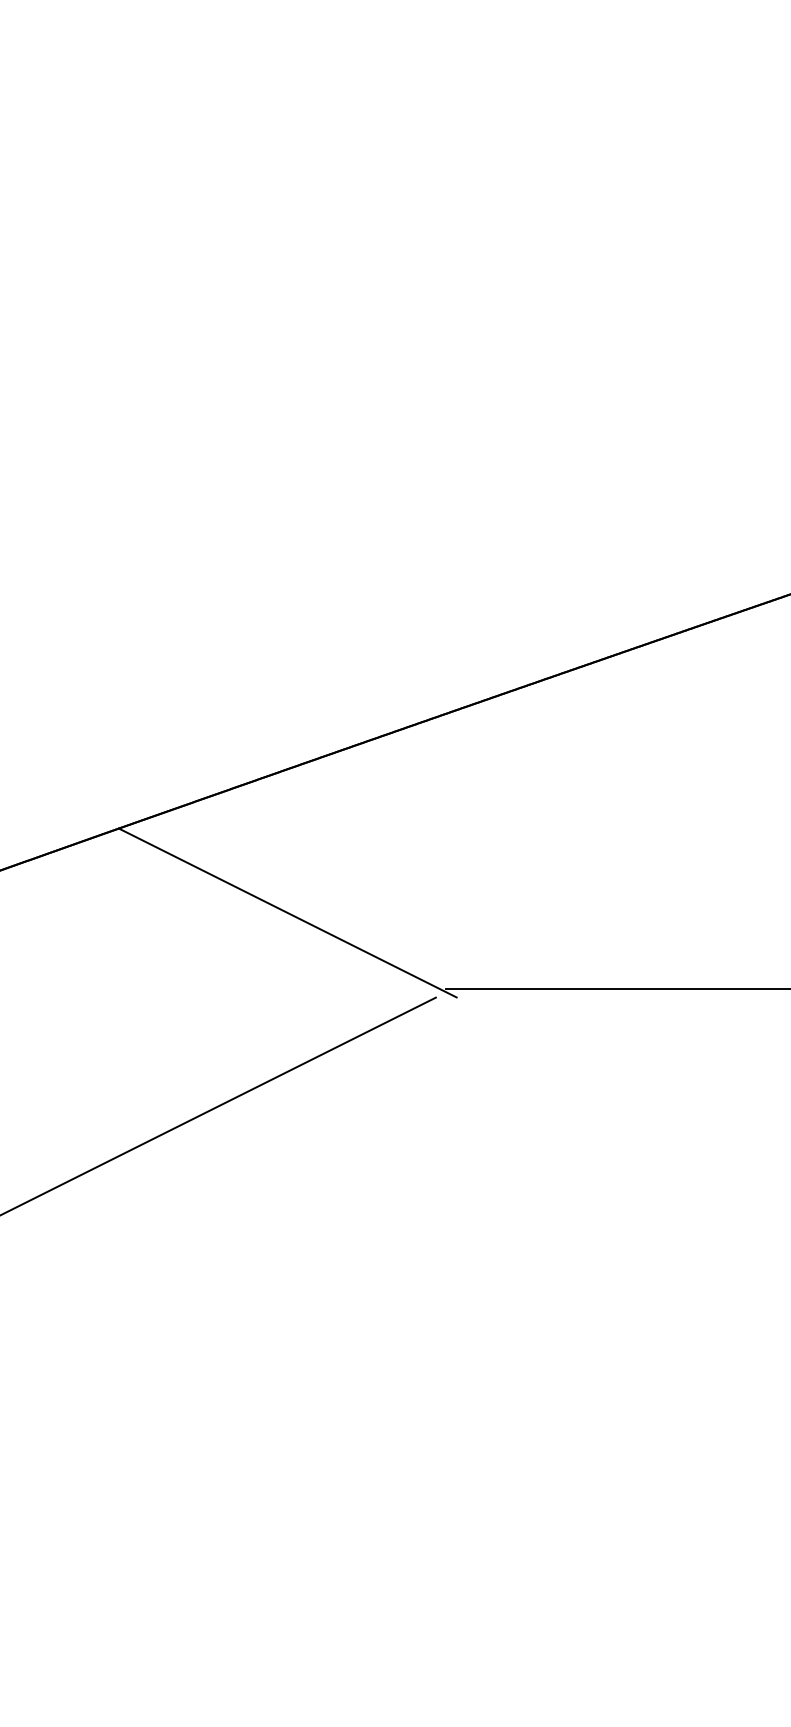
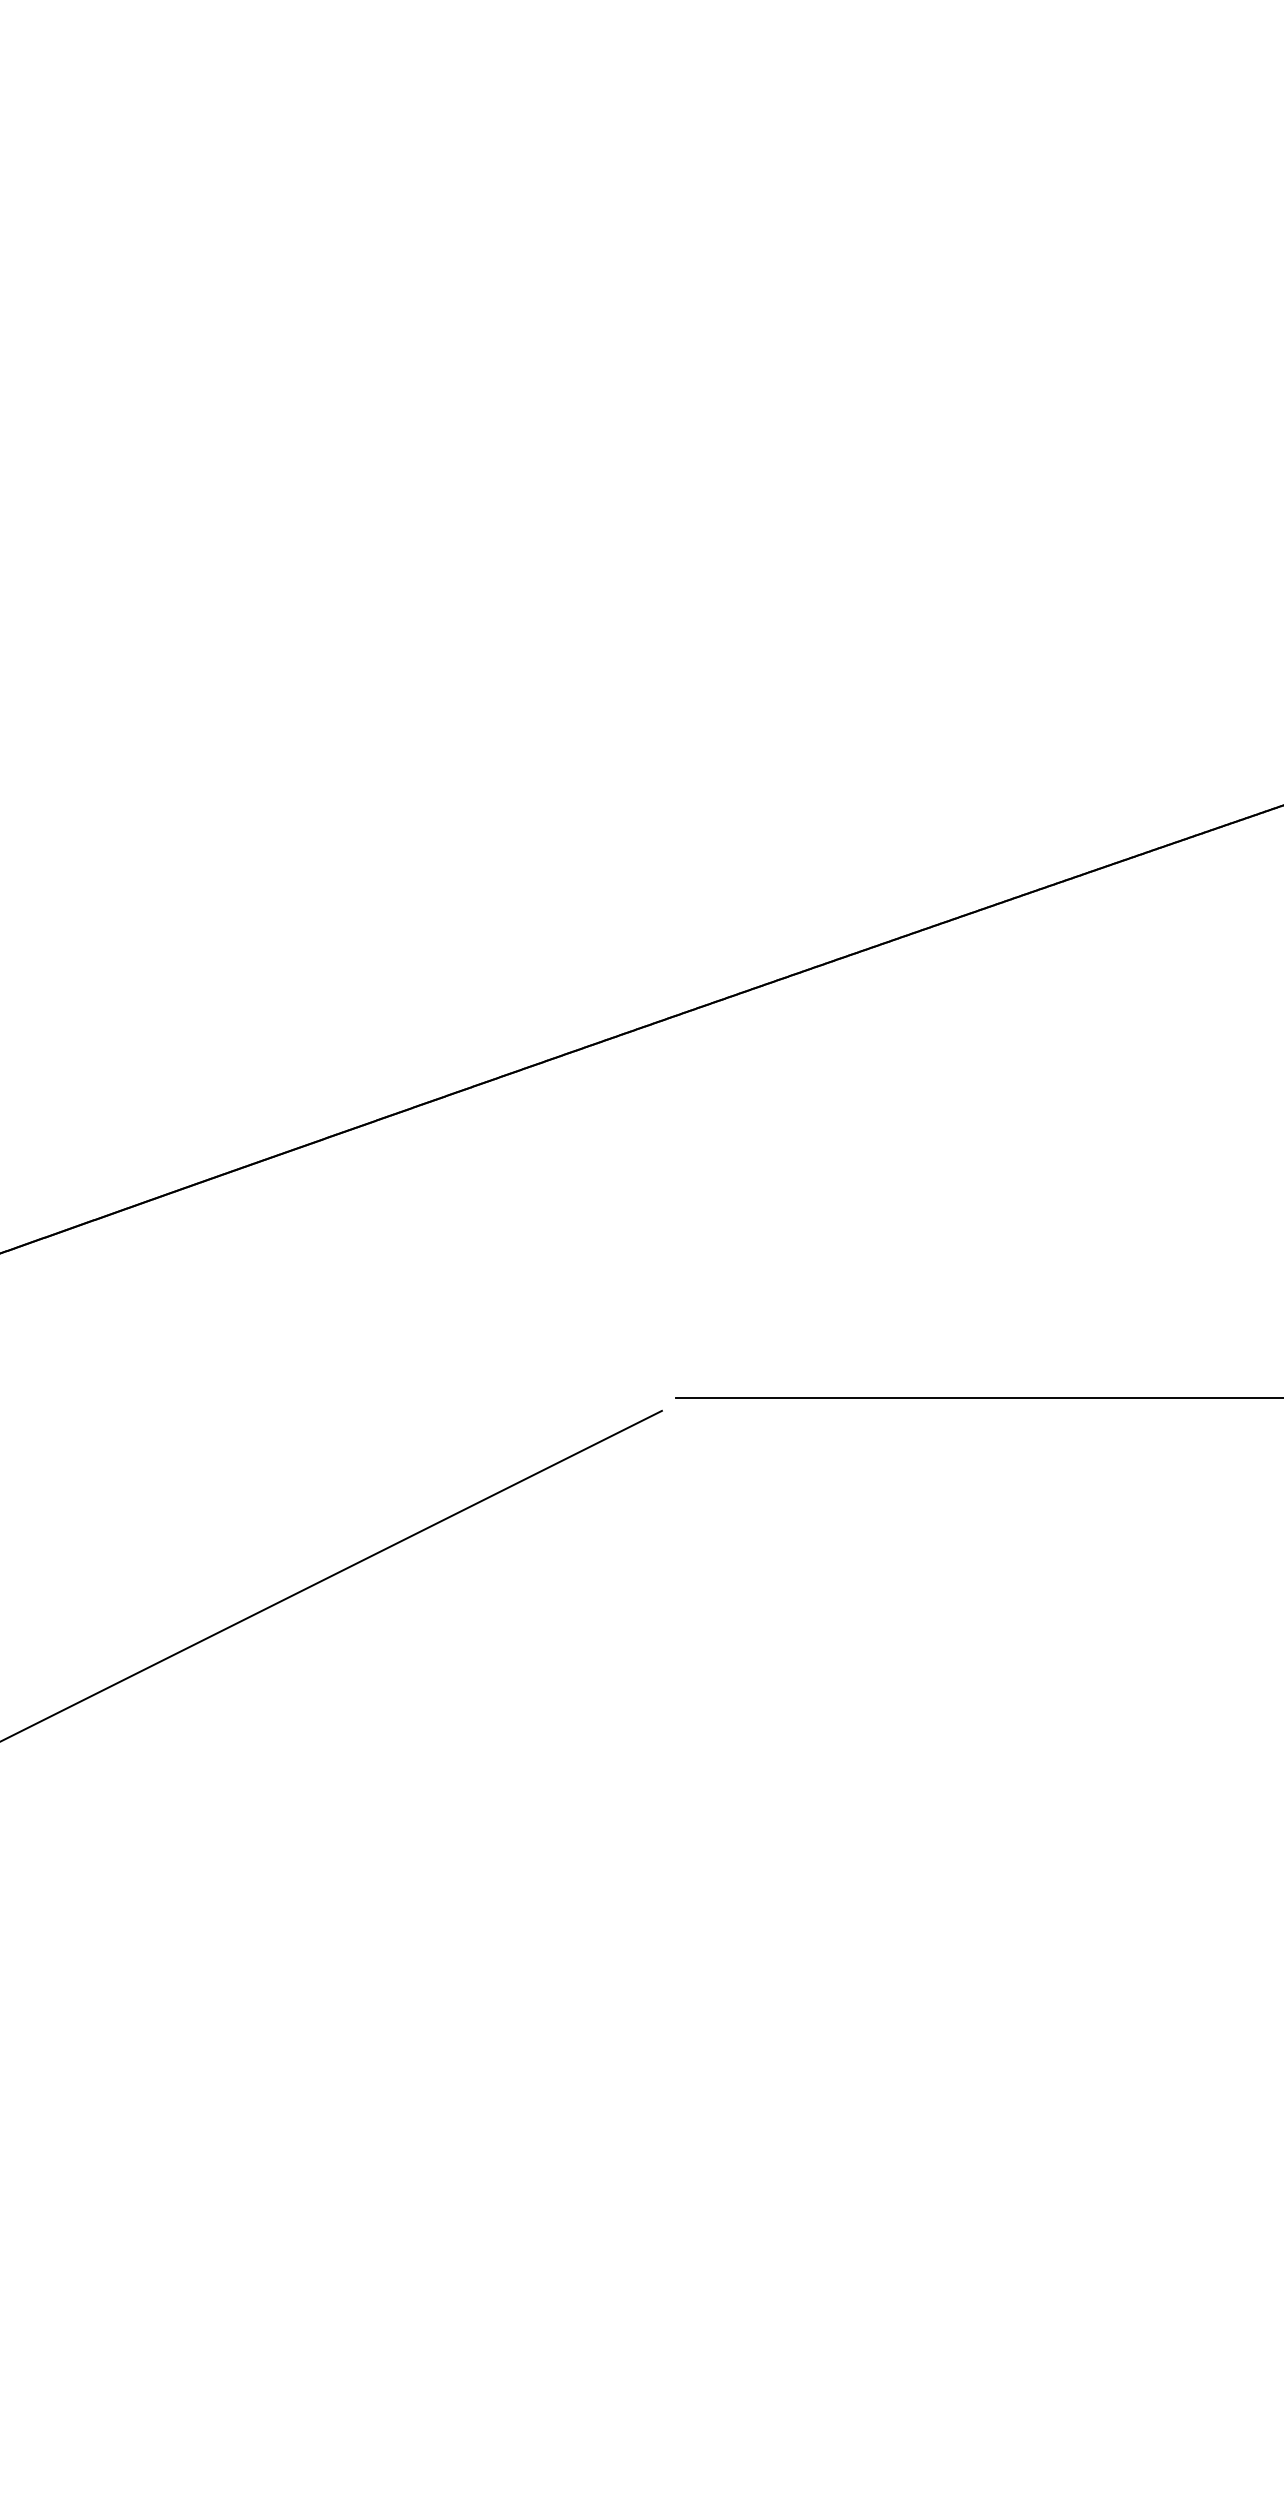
line: (287, 912) -> (455, 1292), removed

